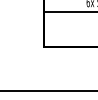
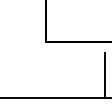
line: (90, 72) -> (105, 74), added

